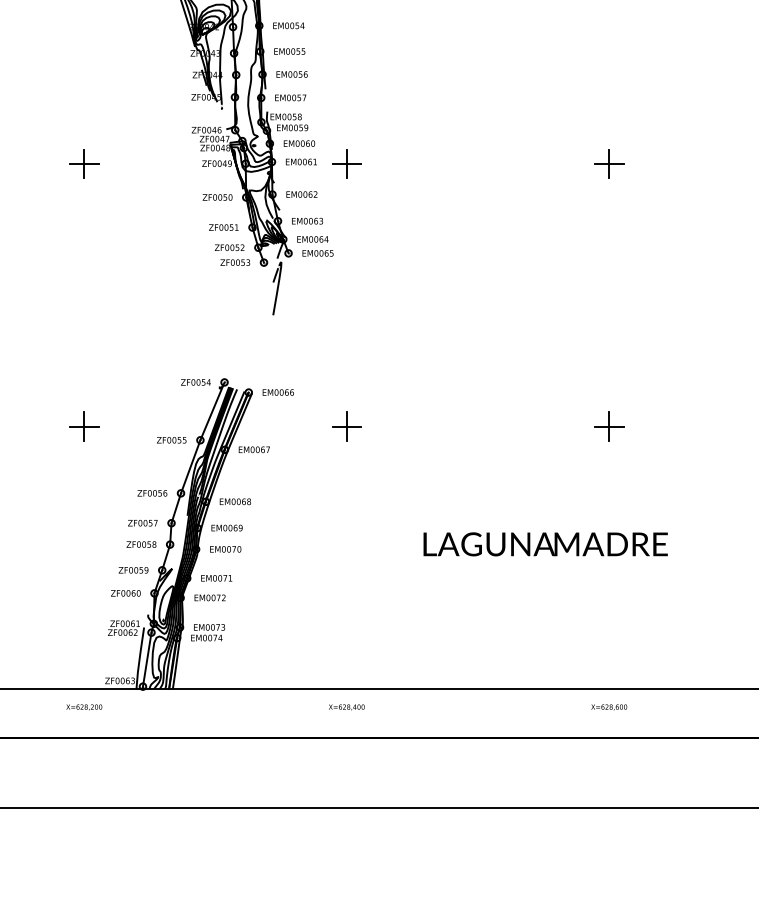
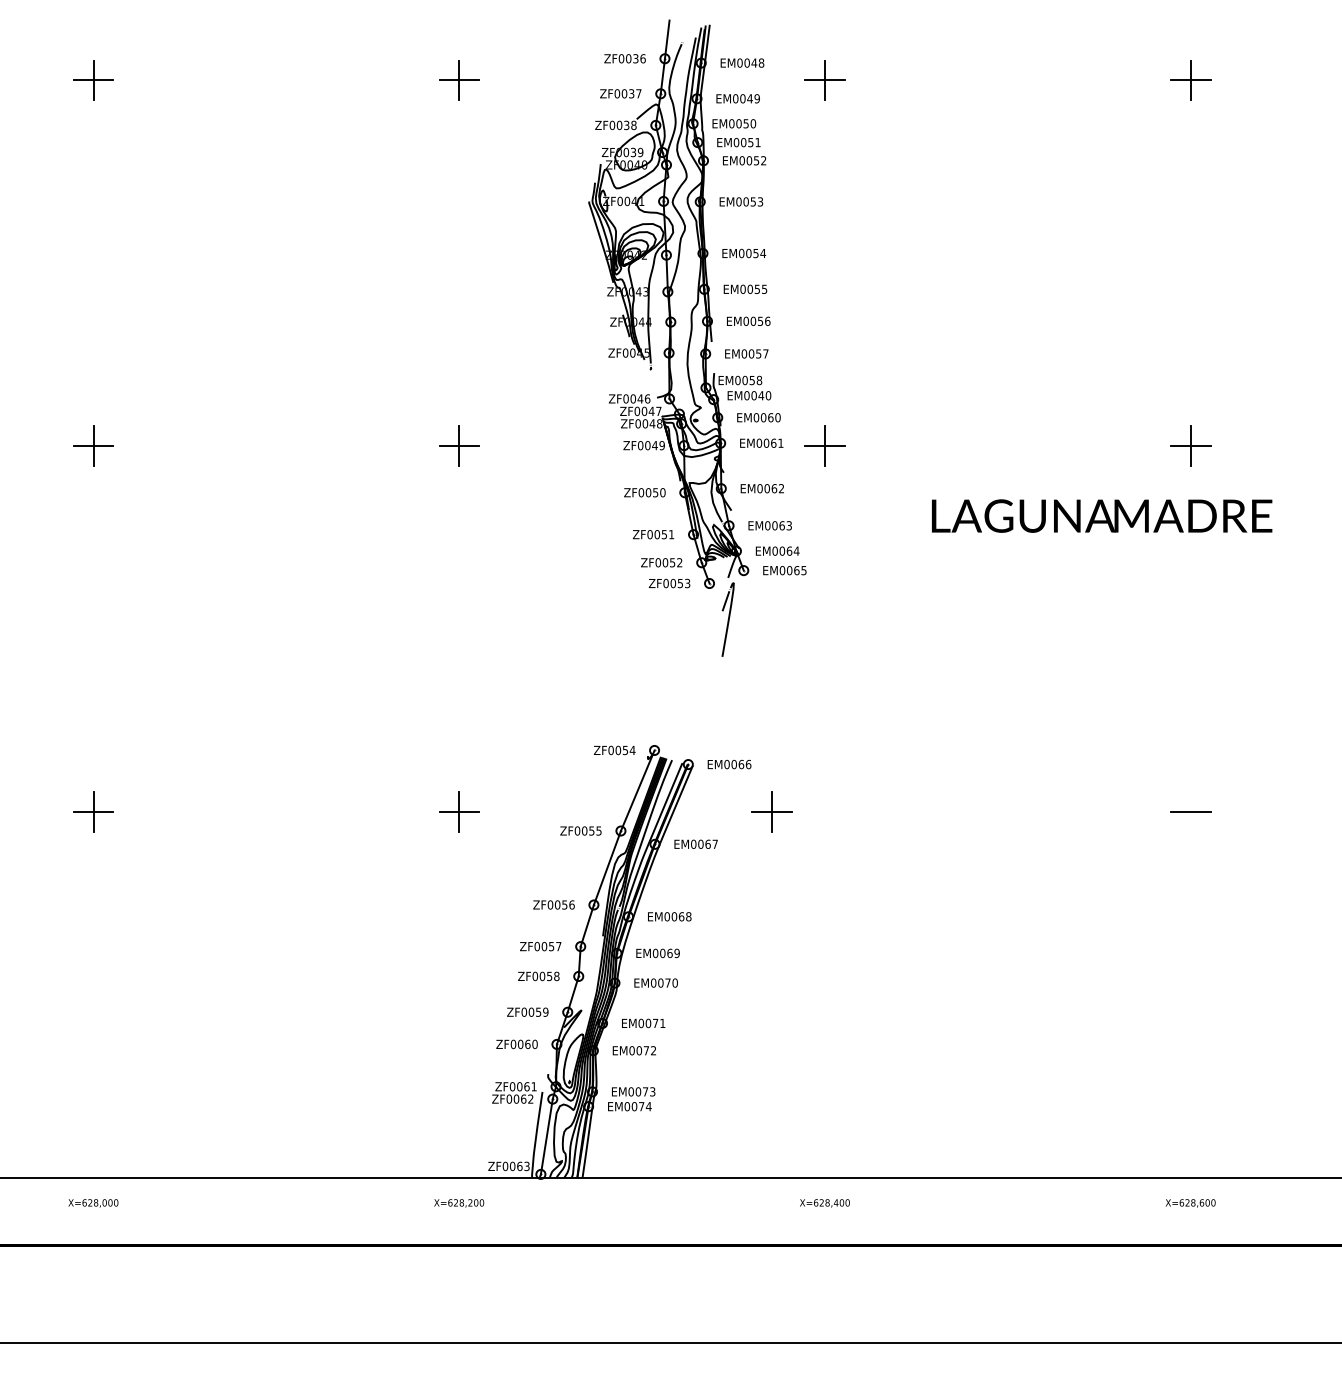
text: (303, 127) -> (764, 395), EM0059 -> EM0040
part: (346, 426) -> (771, 811), moved
line: (609, 426) -> (1190, 811), removed
text: (545, 543) -> (1102, 515), moved

